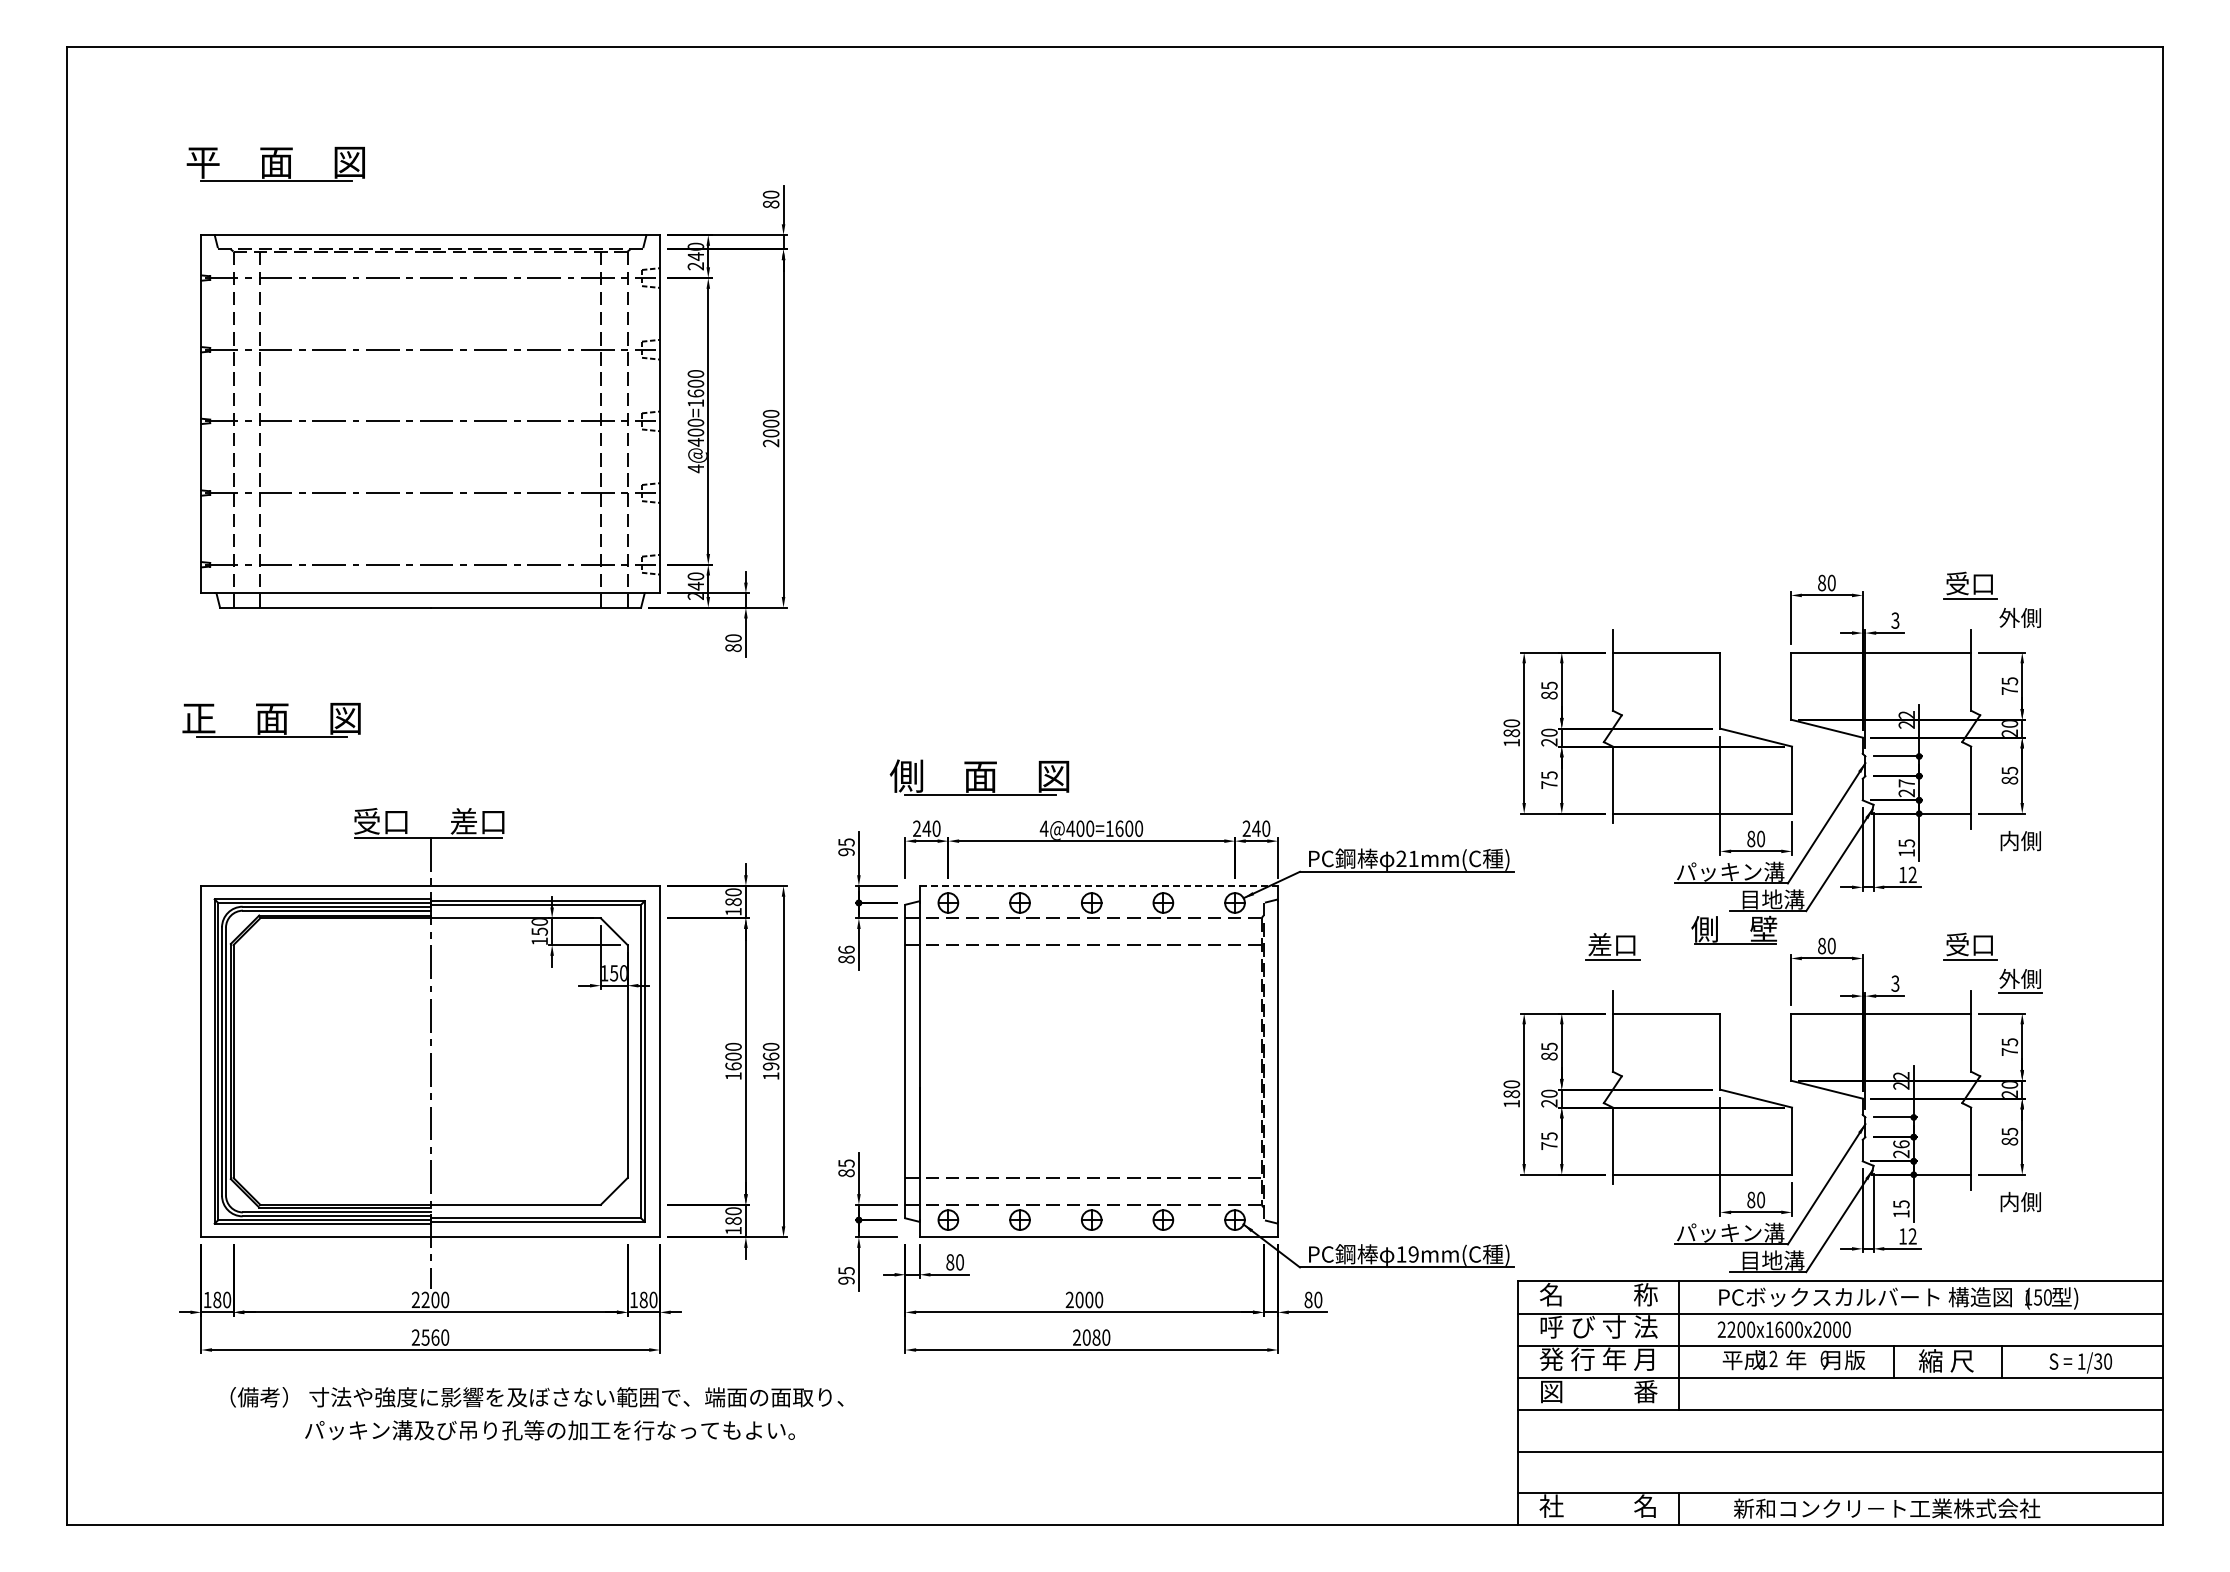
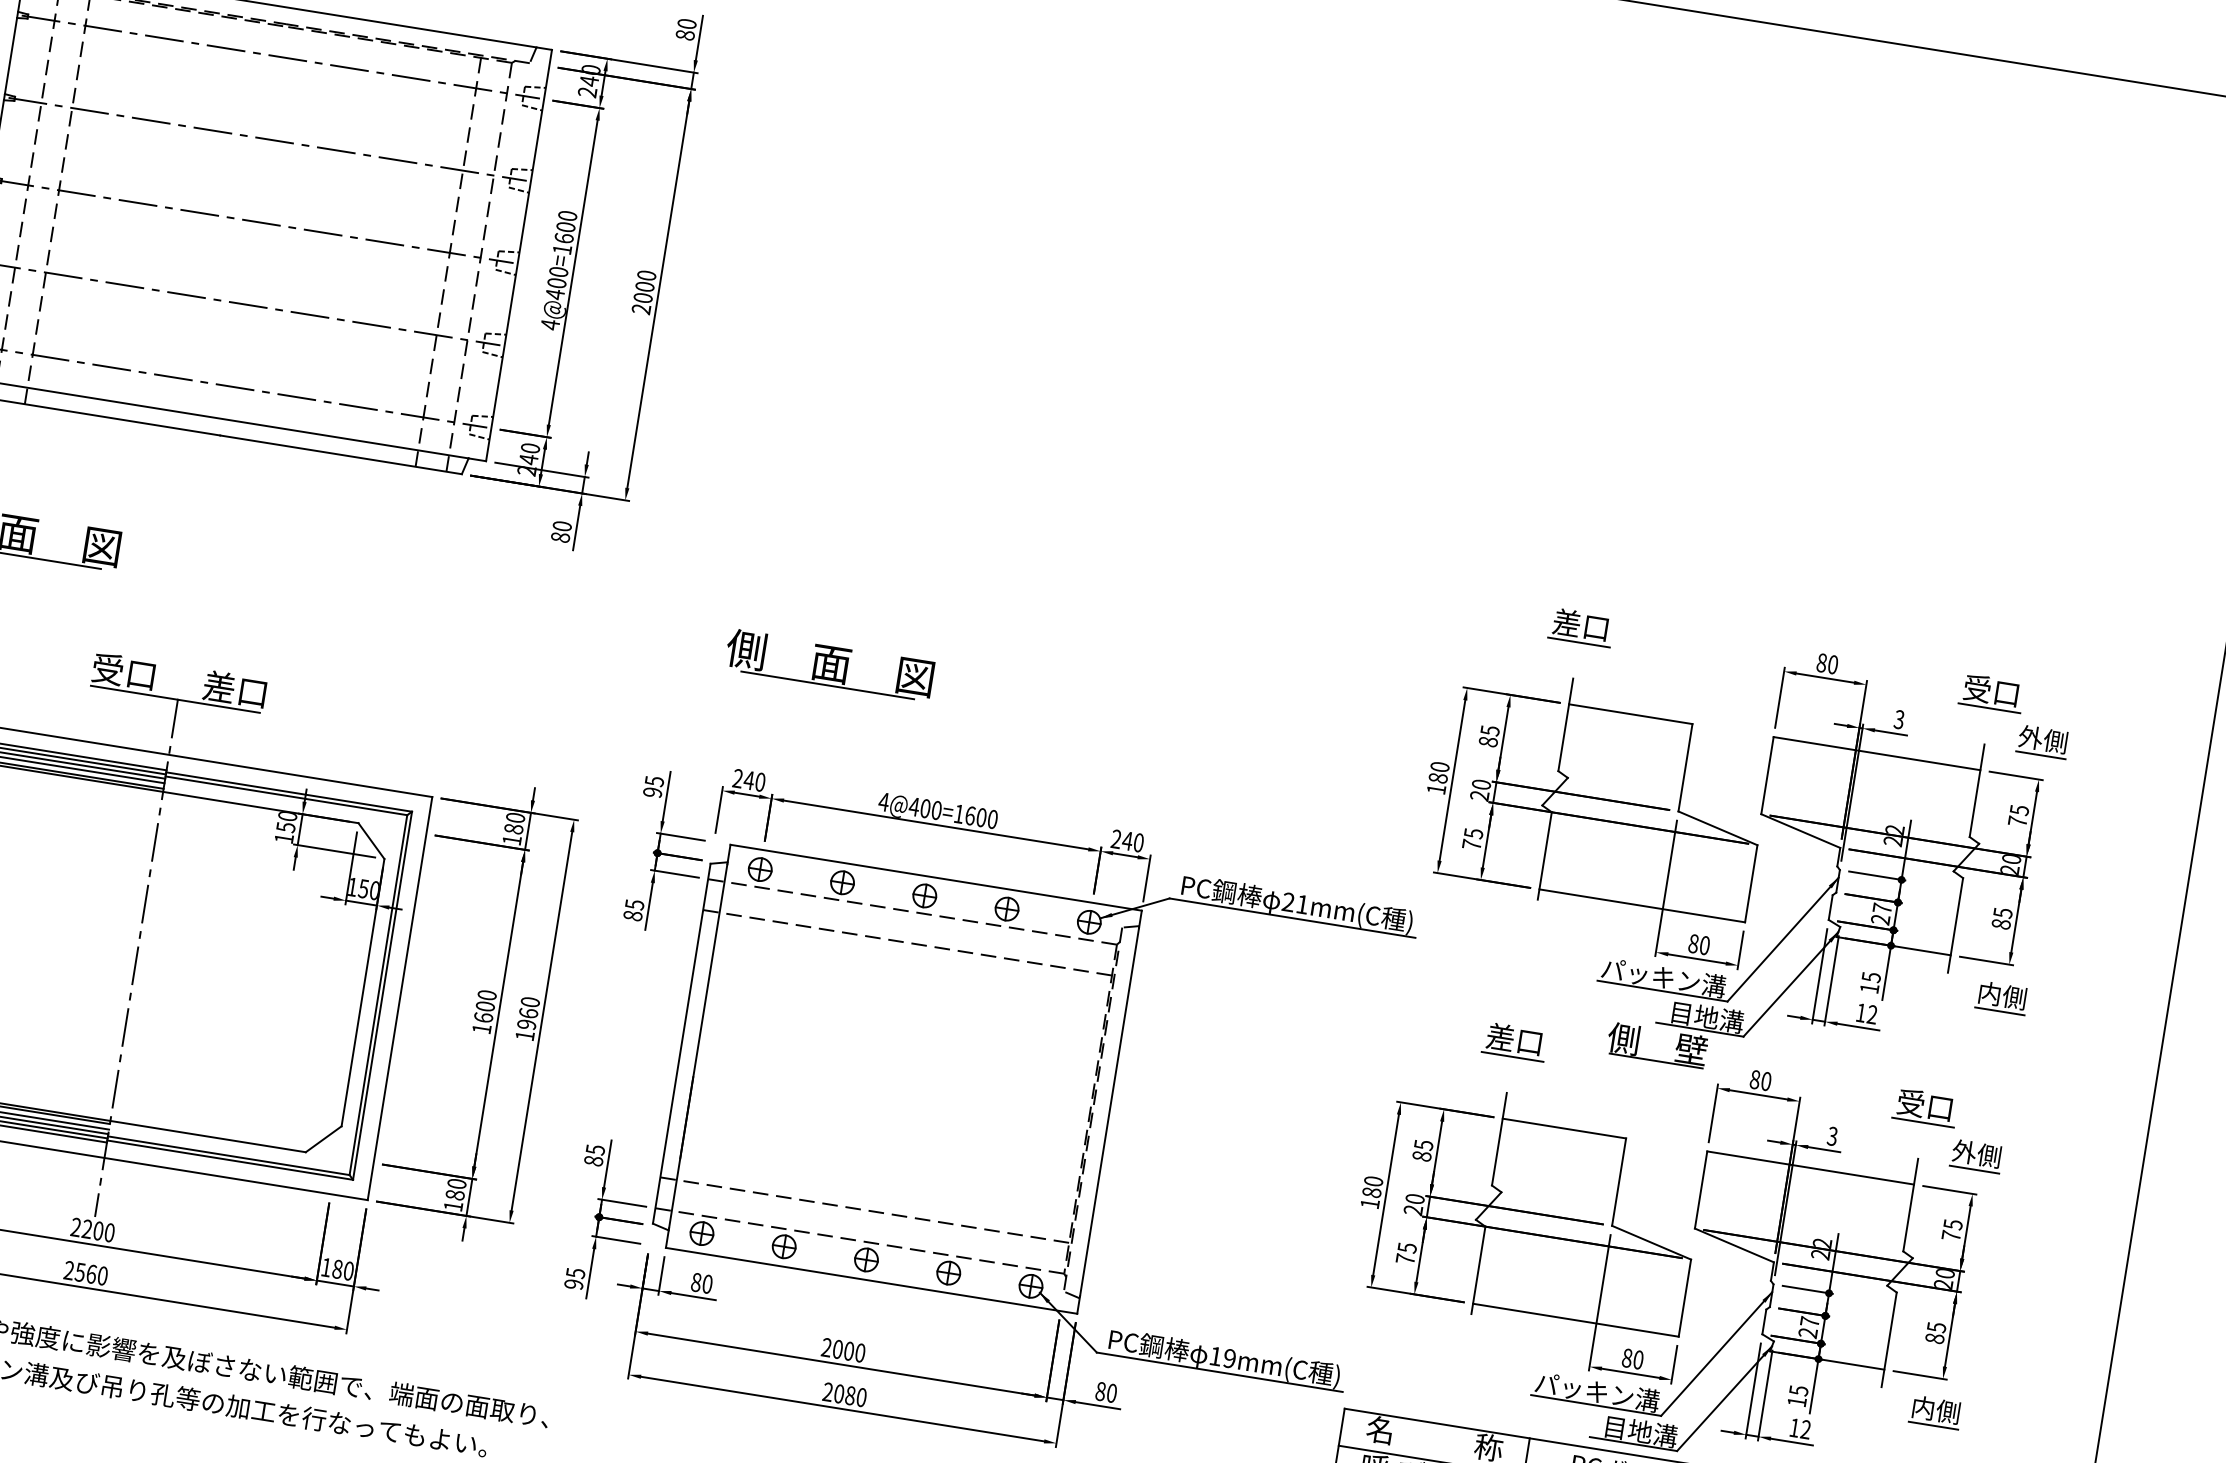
part: (1612, 585) -> (1580, 627), added
line: (2020, 631) -> (2040, 755), added
part: (979, 777) -> (829, 664), moved
line: (2020, 854) -> (1999, 1011), added
line: (1099, 885) -> (936, 877), dashed -> solid
text: (846, 949) -> (634, 904), 86 -> 85
text: (1901, 1144) -> (1809, 1322), 26 -> 27
line: (2020, 1215) -> (1933, 1425), added

